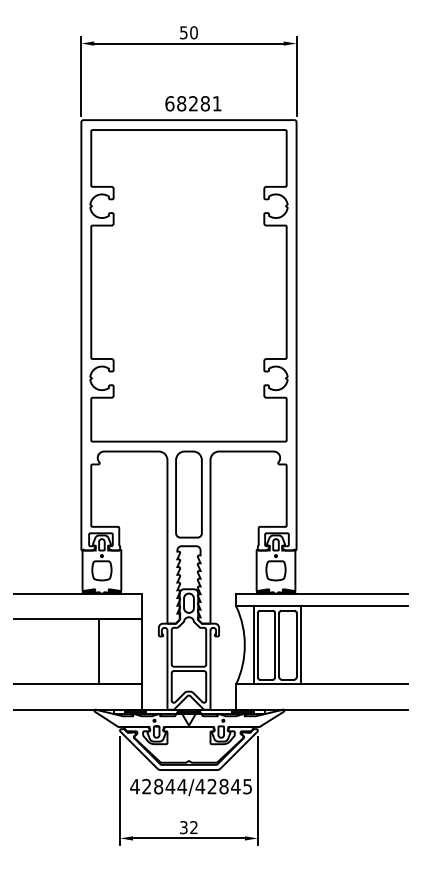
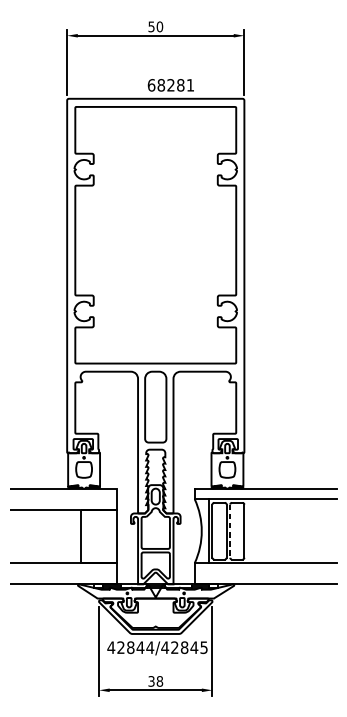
text: (193, 103) -> (171, 85), moved
line: (300, 644) -> (247, 530), removed
line: (279, 645) -> (230, 531), solid -> dashed
text: (193, 827) -> (159, 681), 32 -> 38

